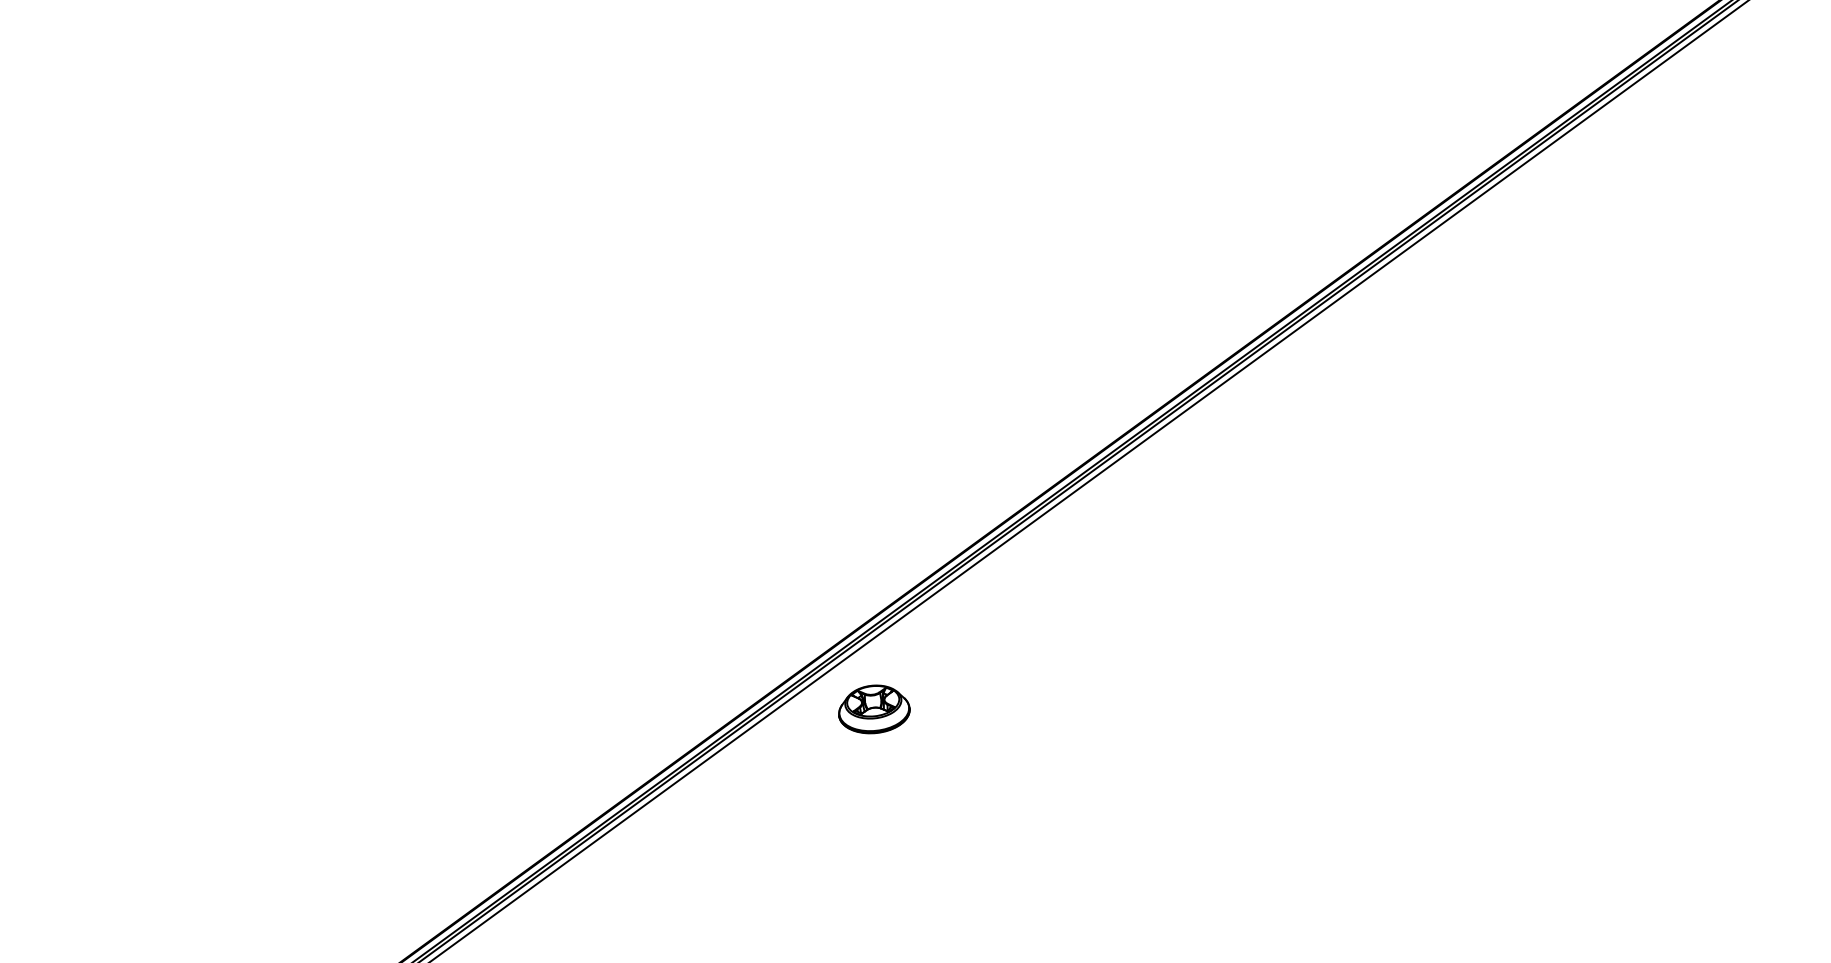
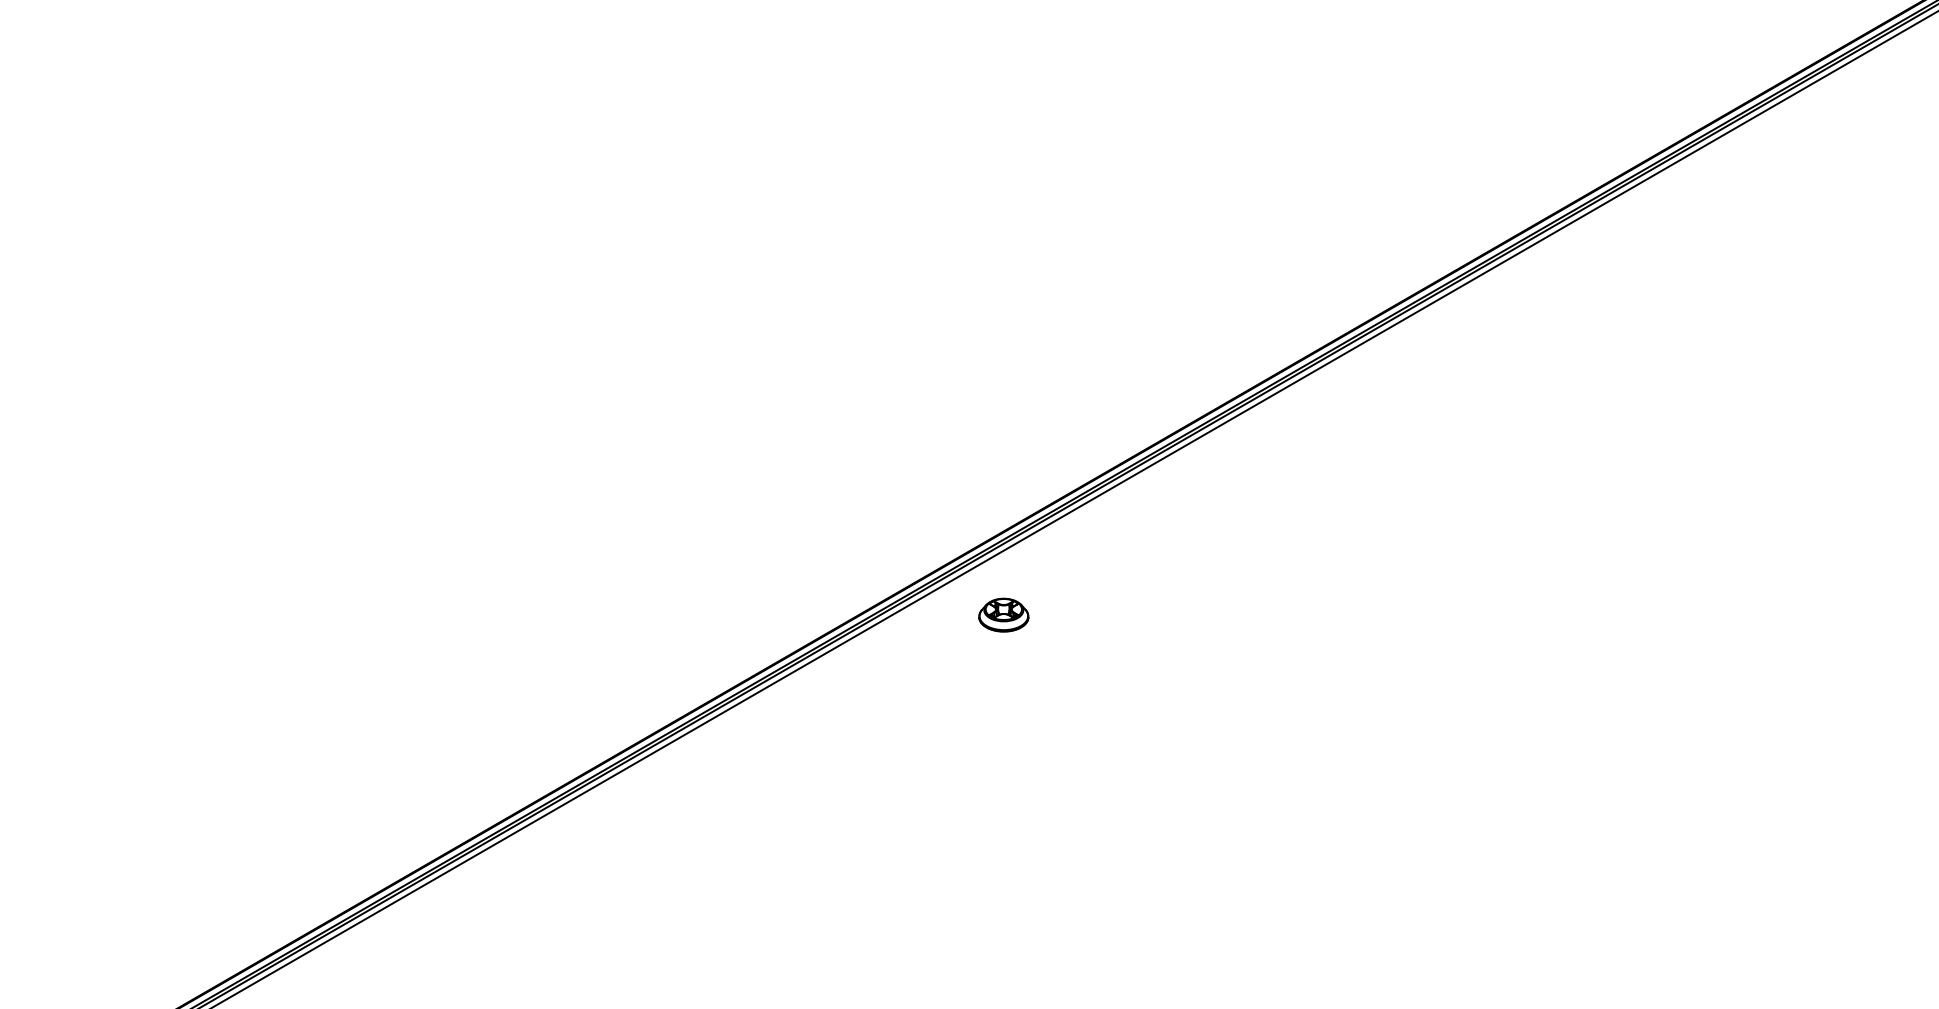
part: (873, 708) -> (1003, 614), size x0.71

